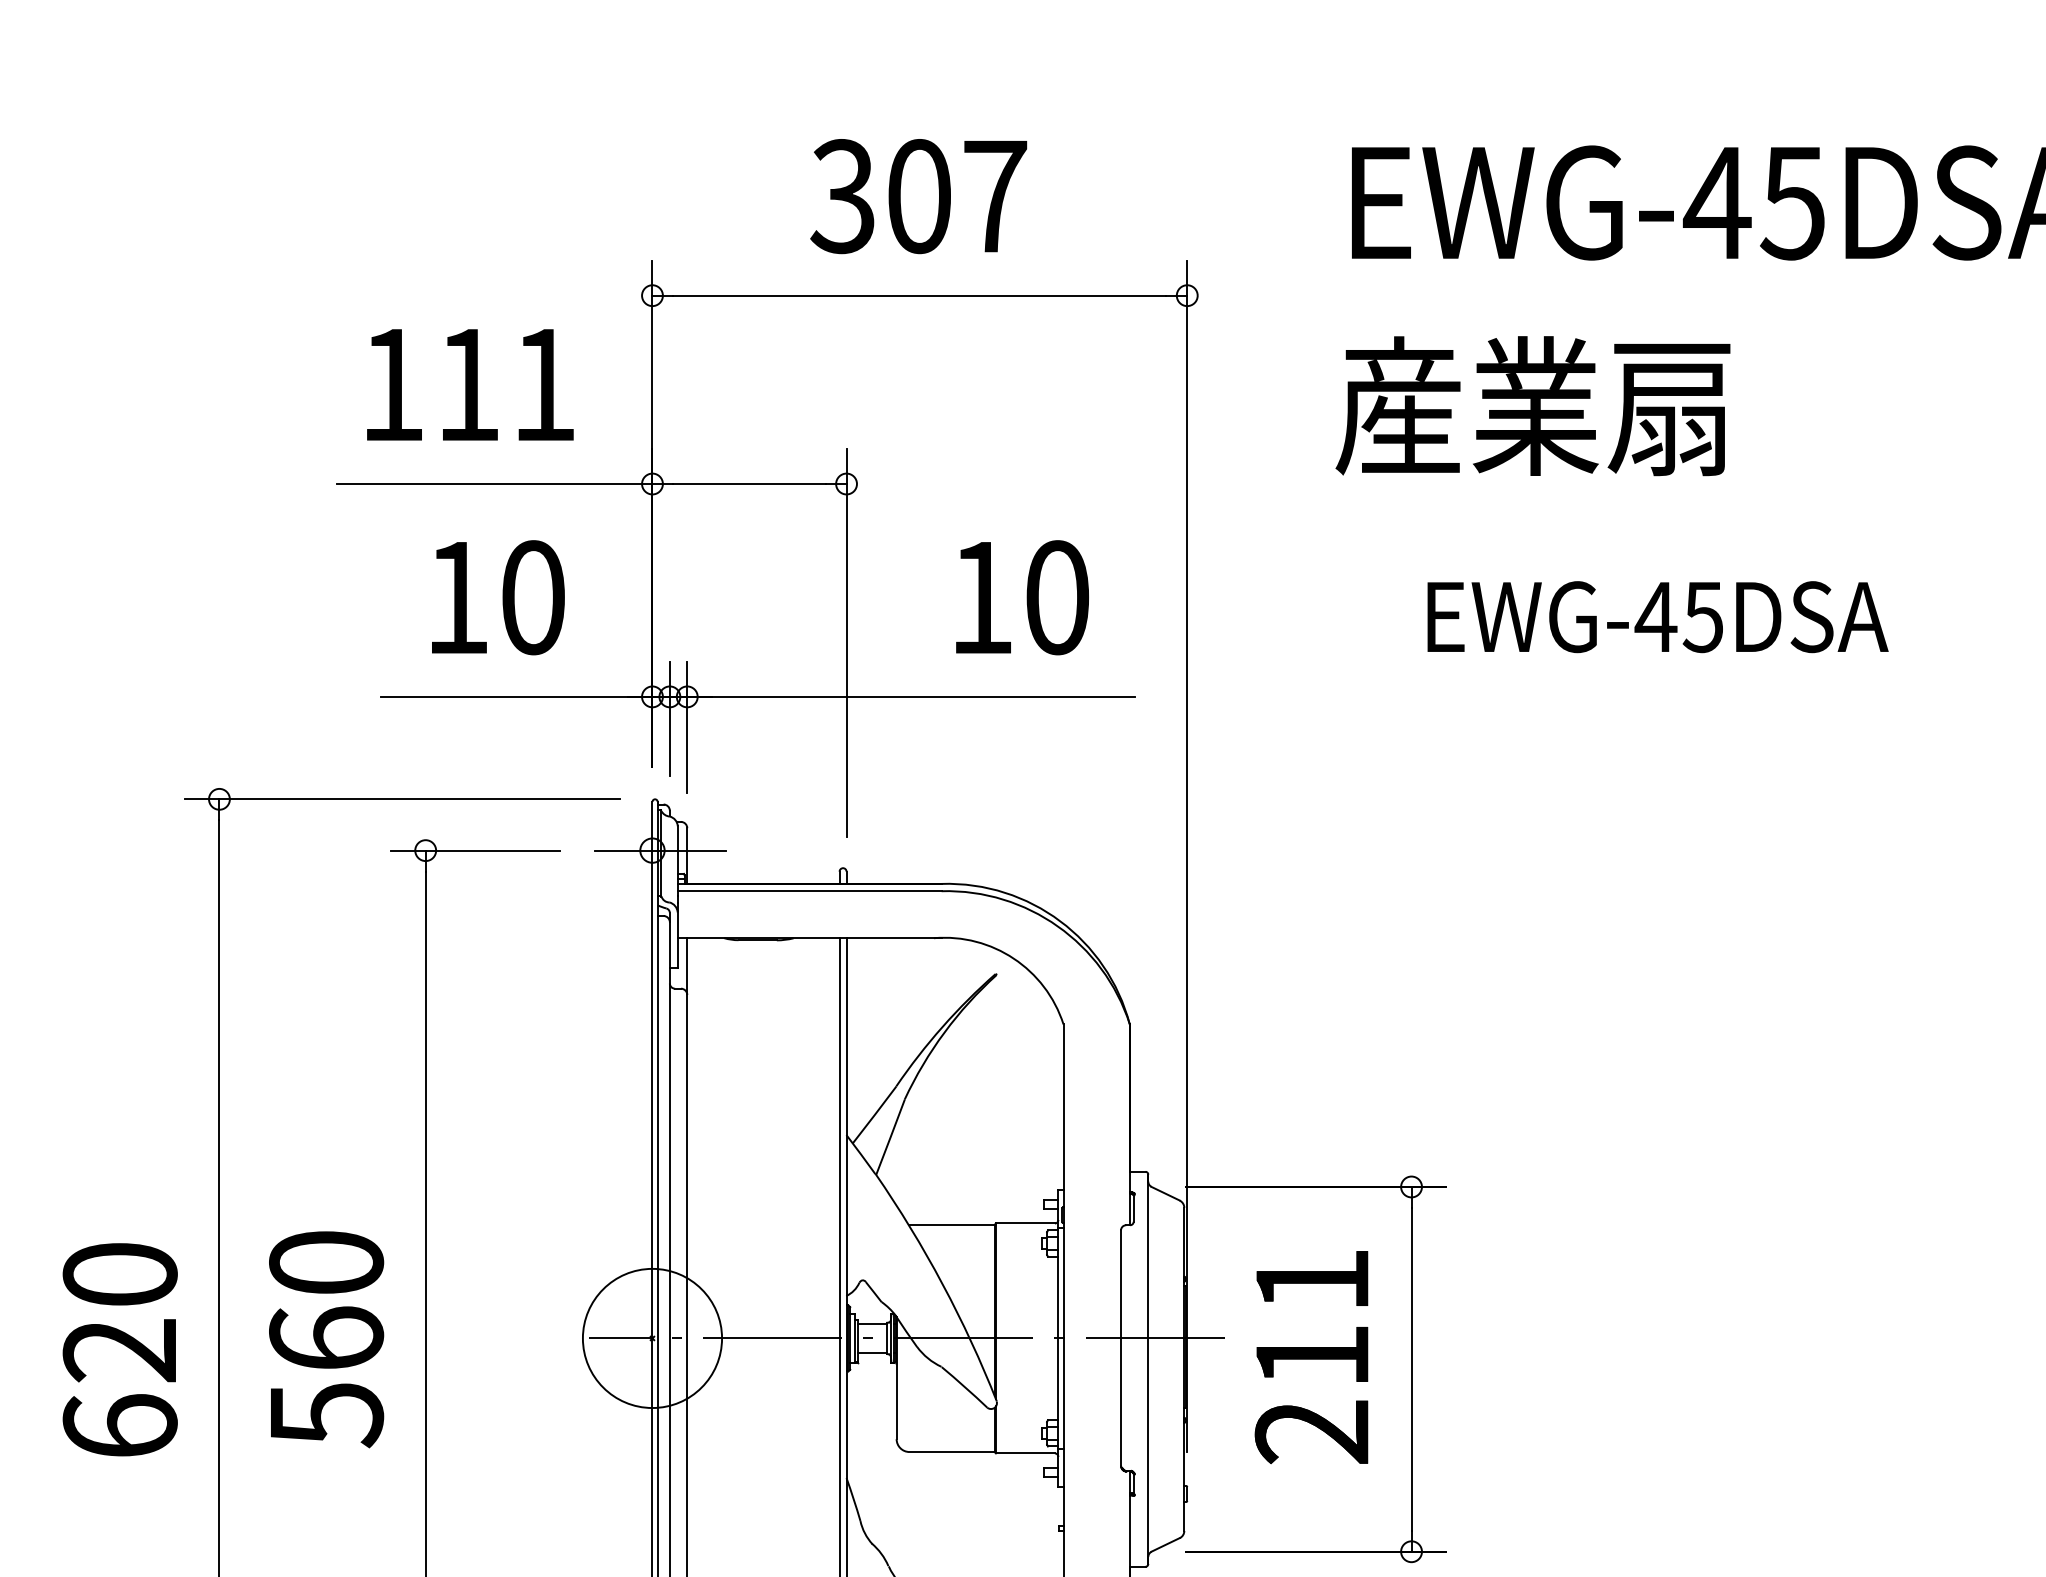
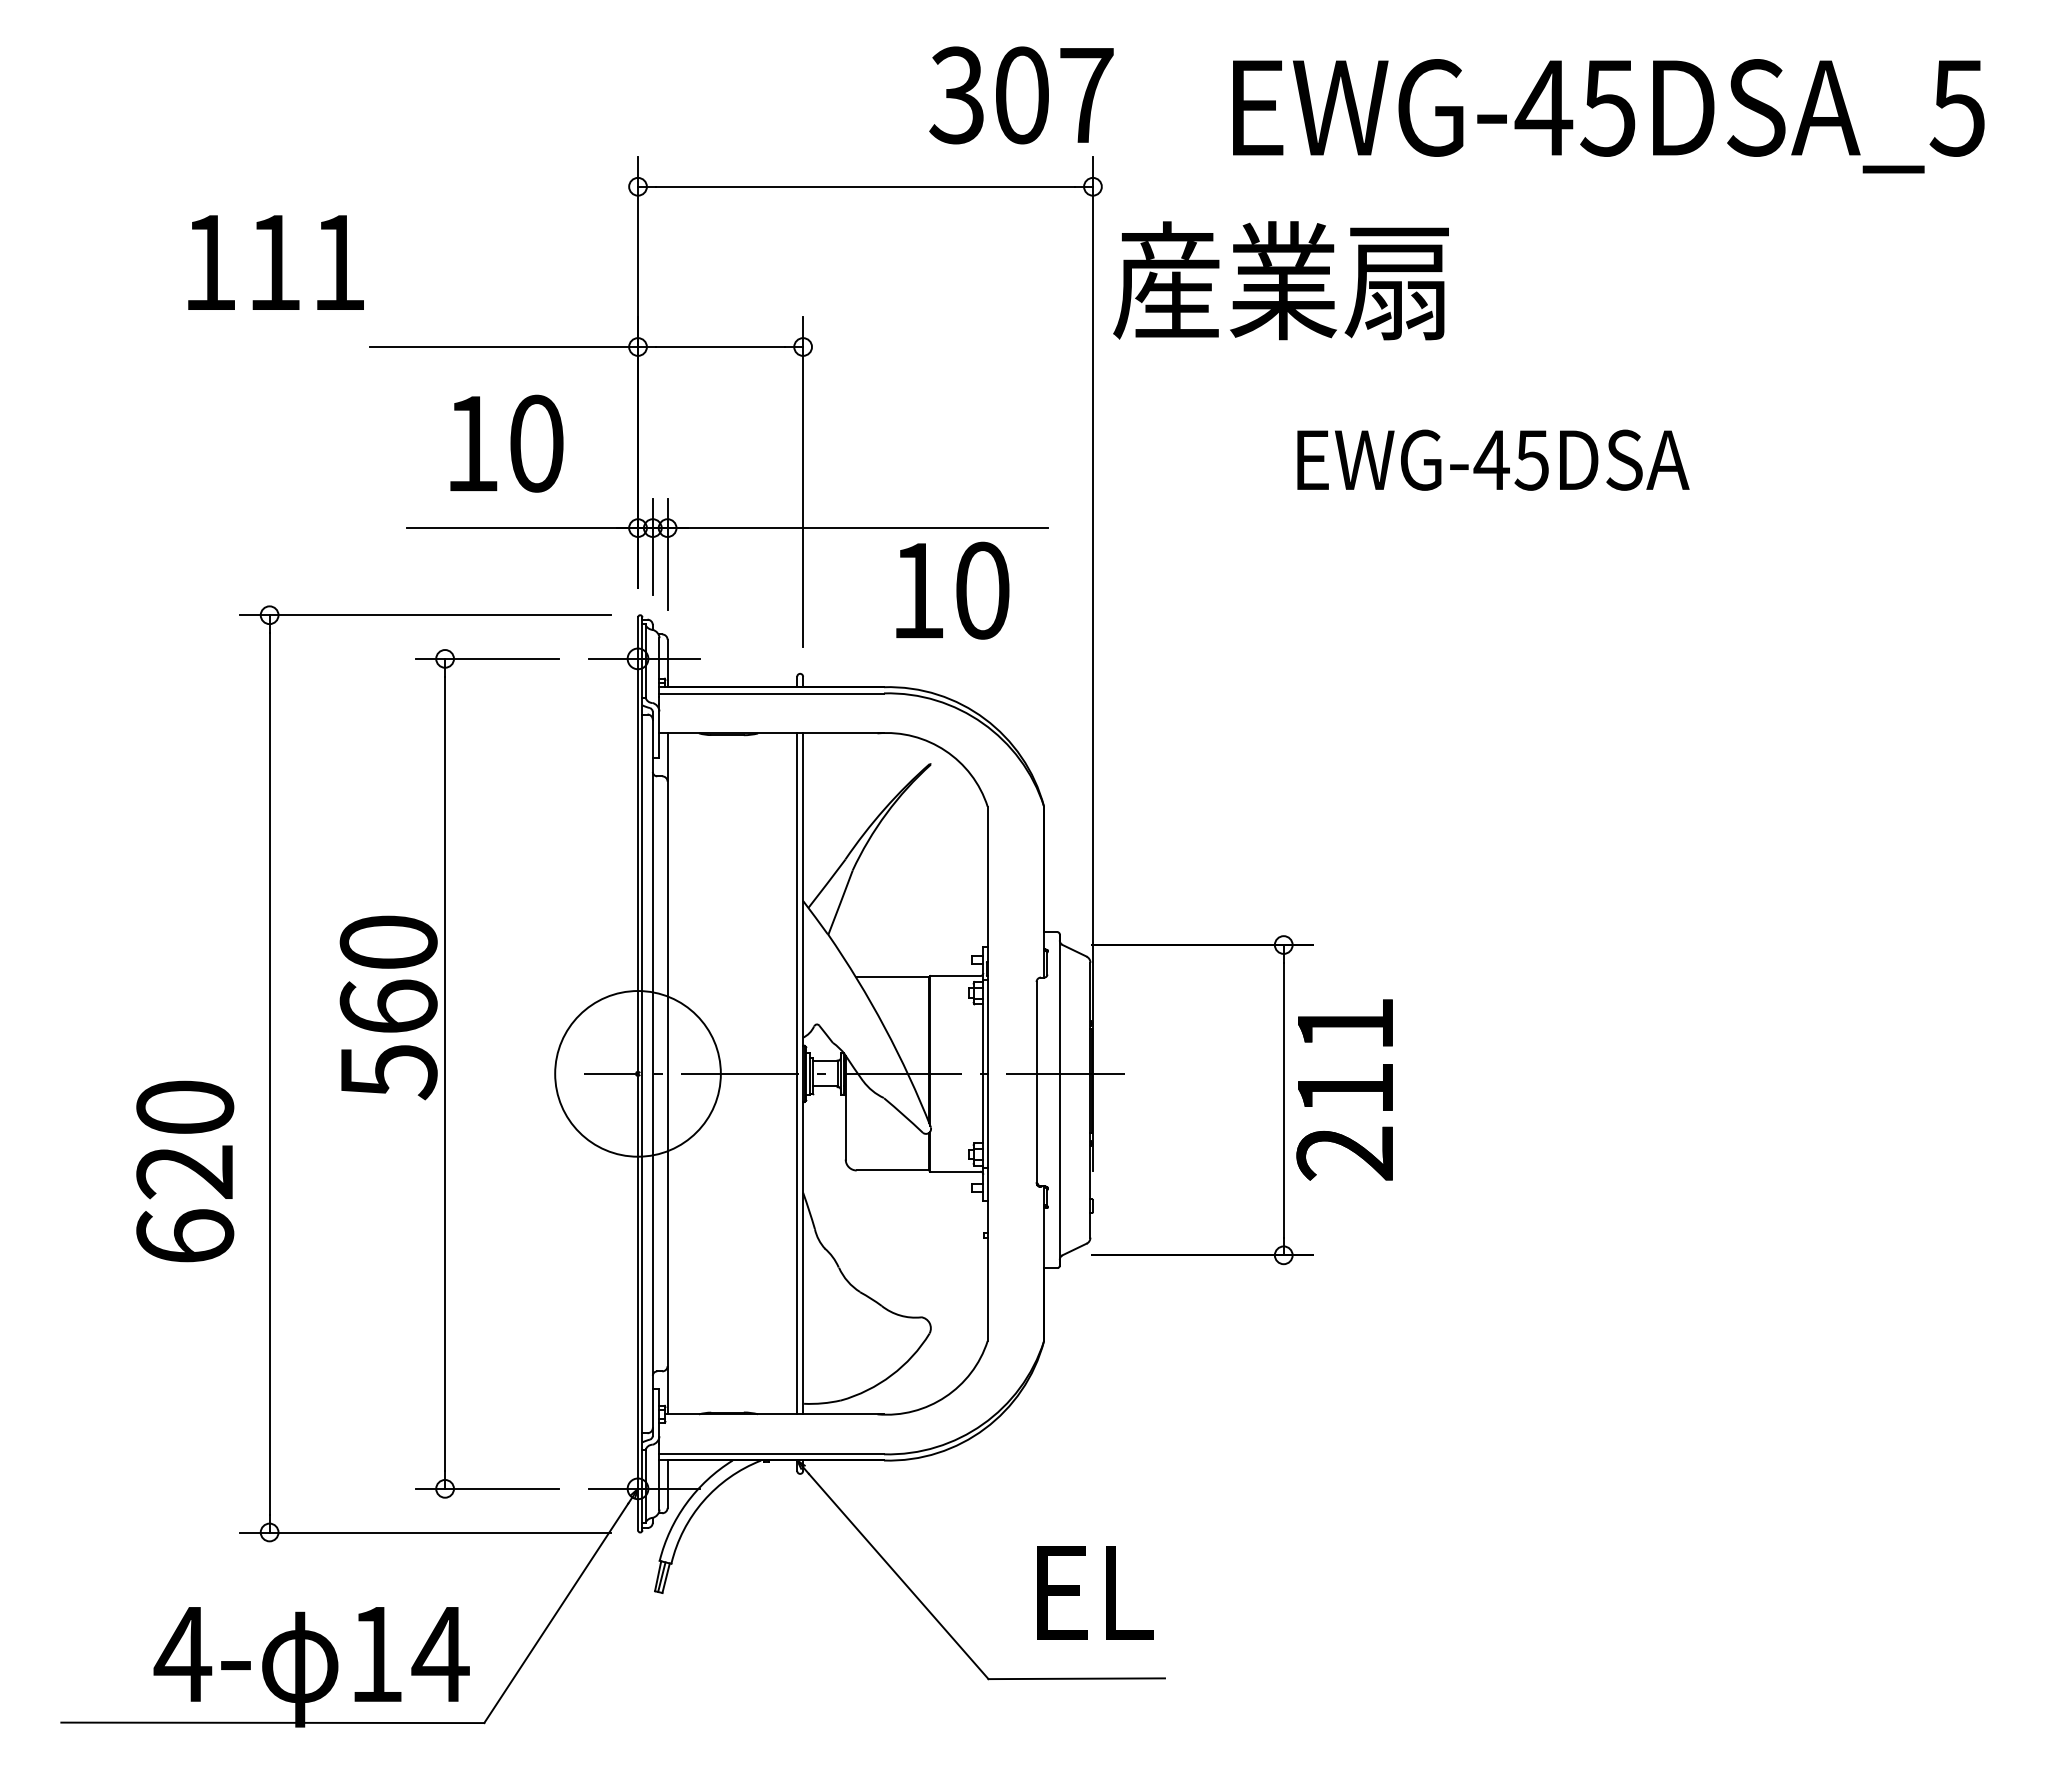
text: (918, 196) -> (1021, 95), moved
text: (469, 384) -> (275, 262), moved
text: (1532, 405) -> (1280, 280), moved
text: (1022, 597) -> (952, 590), moved
circle: (651, 1338) -> (637, 1073), size x1.4
text: (326, 1339) -> (388, 1007), moved
text: (120, 1349) -> (185, 1171), moved
text: (1311, 1356) -> (1344, 1089), moved

